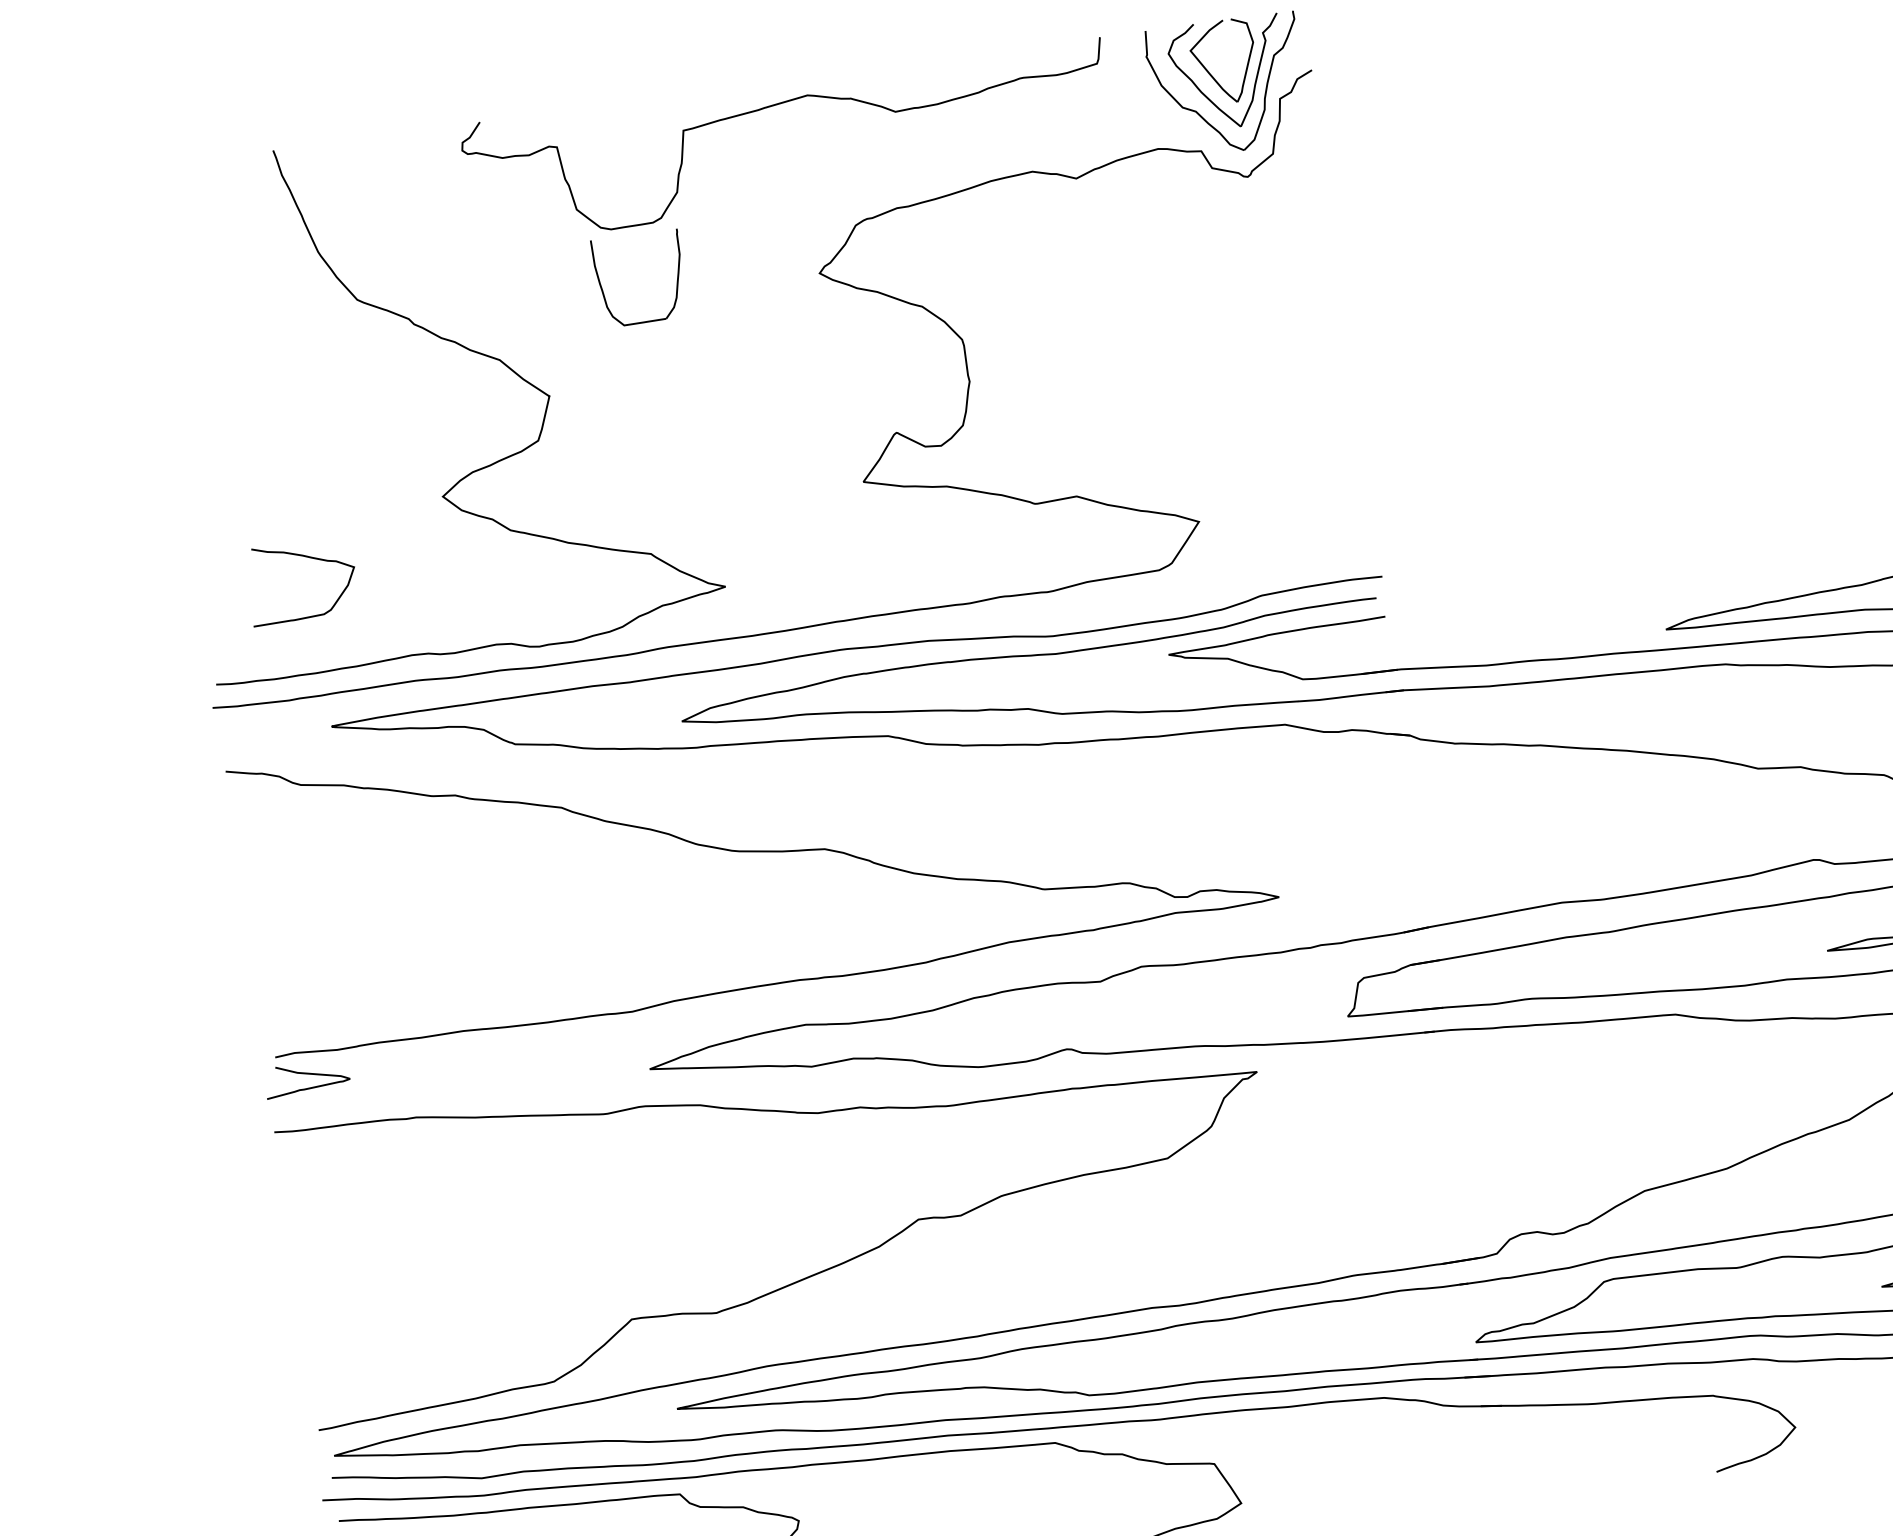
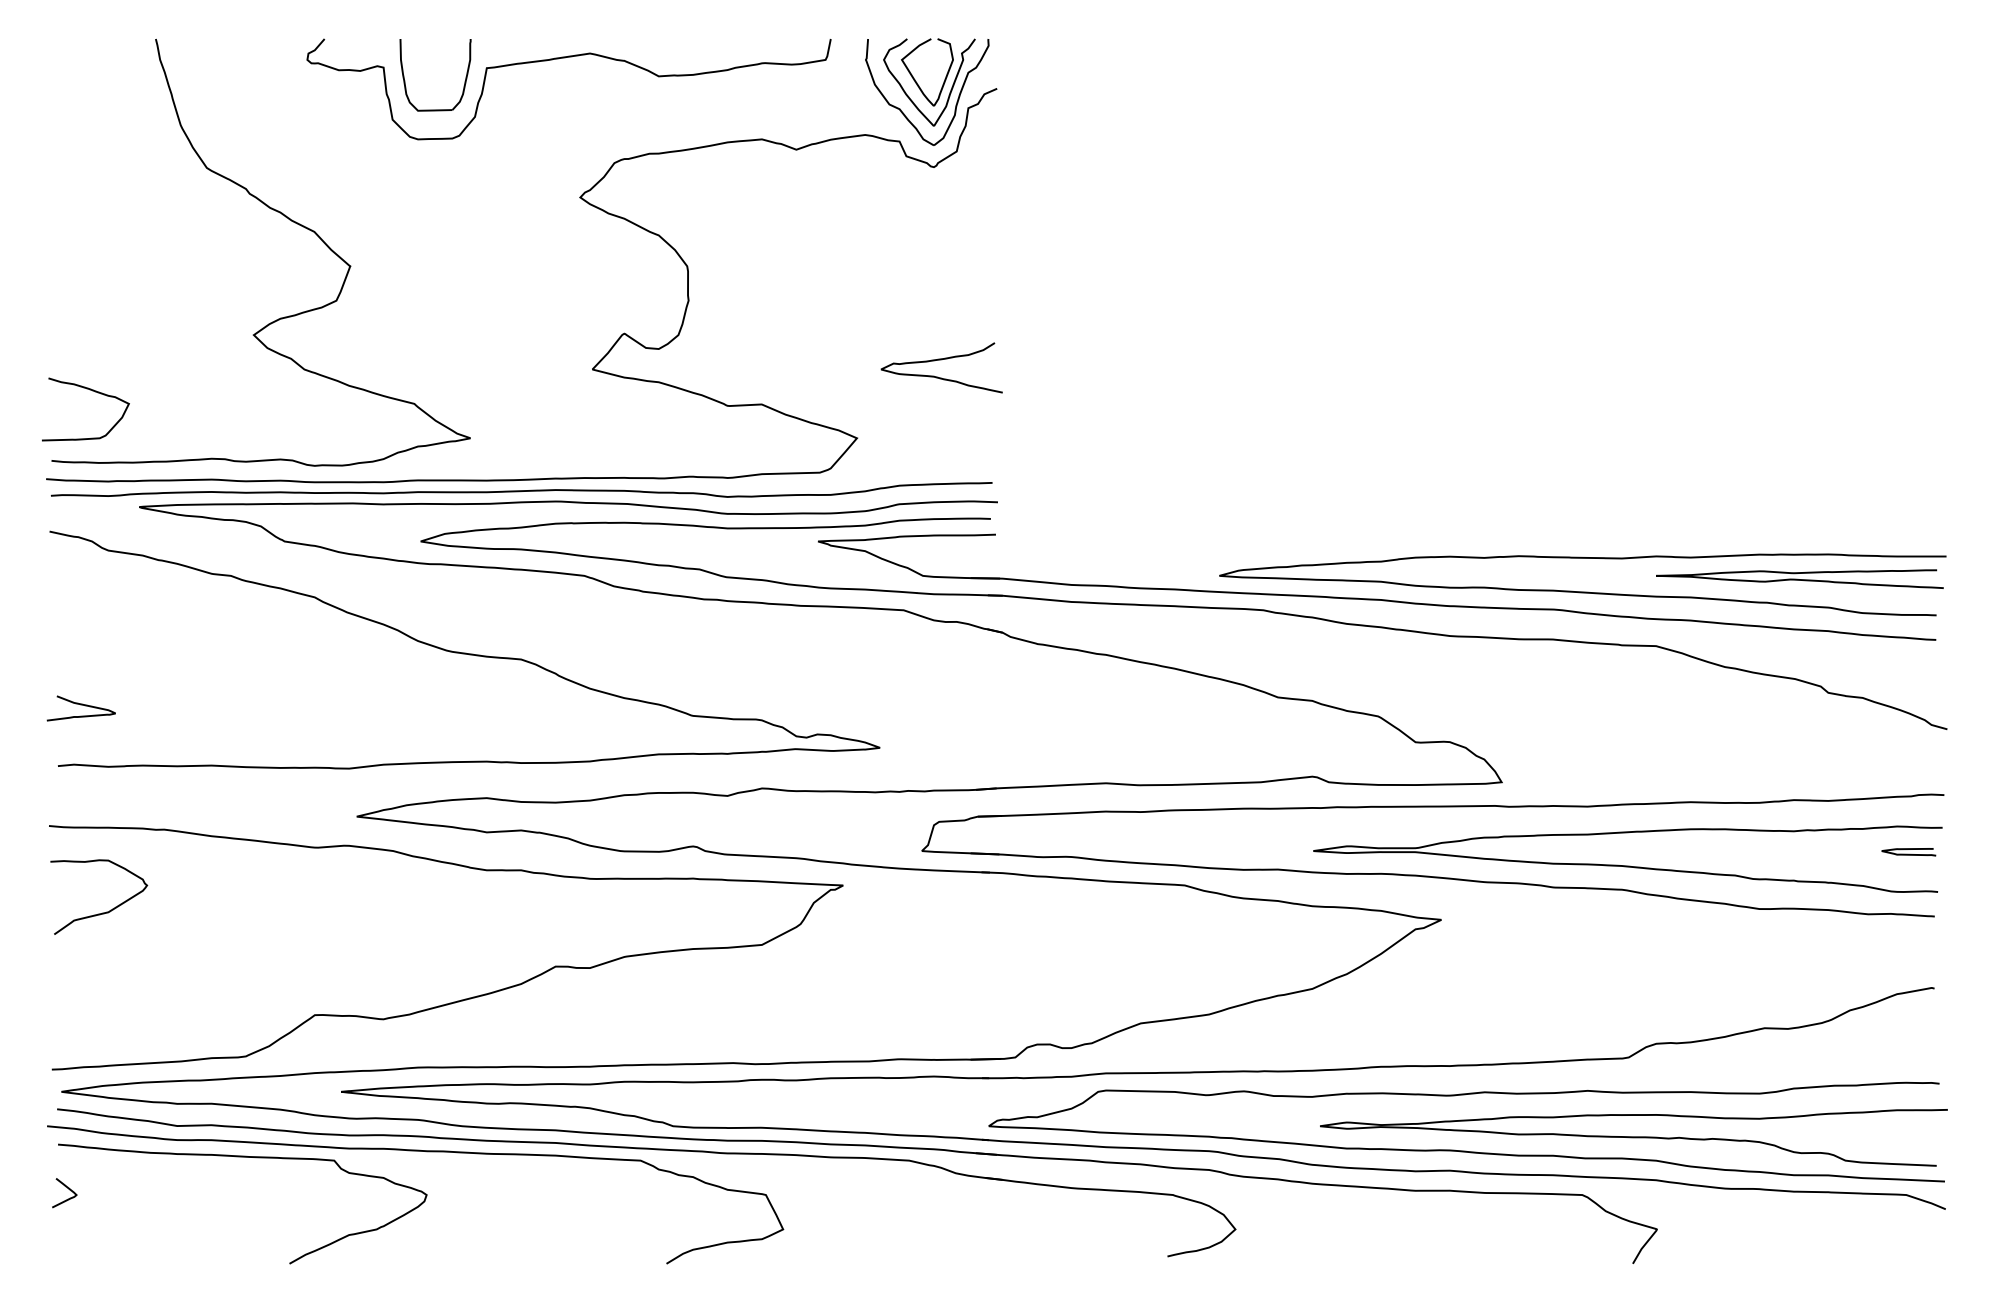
part: (676, 281) -> (464, 81), moved
curve: (1289, 412) -> (941, 360), added
curve: (307, 558) -> (92, 391), moved
curve: (796, 642) -> (521, 490), added
curve: (305, 1074) -> (80, 705), moved
curve: (354, 1229) -> (102, 912), added

